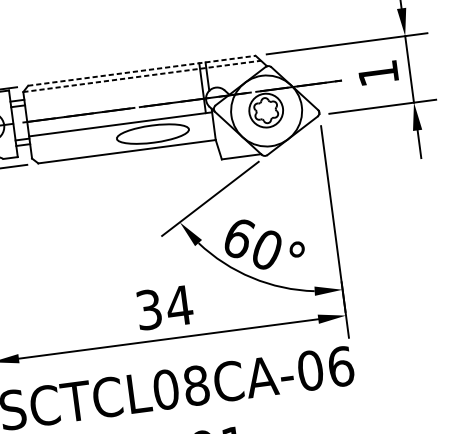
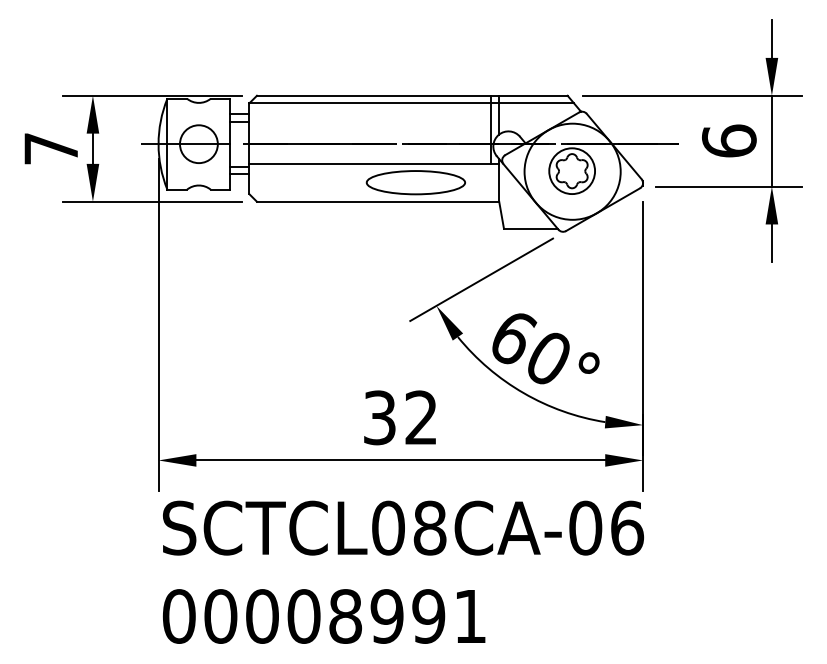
line: (142, 70) -> (412, 95), dashed -> solid
text: (378, 72) -> (729, 140), 1 -> 6
line: (142, 76) -> (412, 103), dashed -> solid
text: (179, 305) -> (421, 417), 34 -> 32

